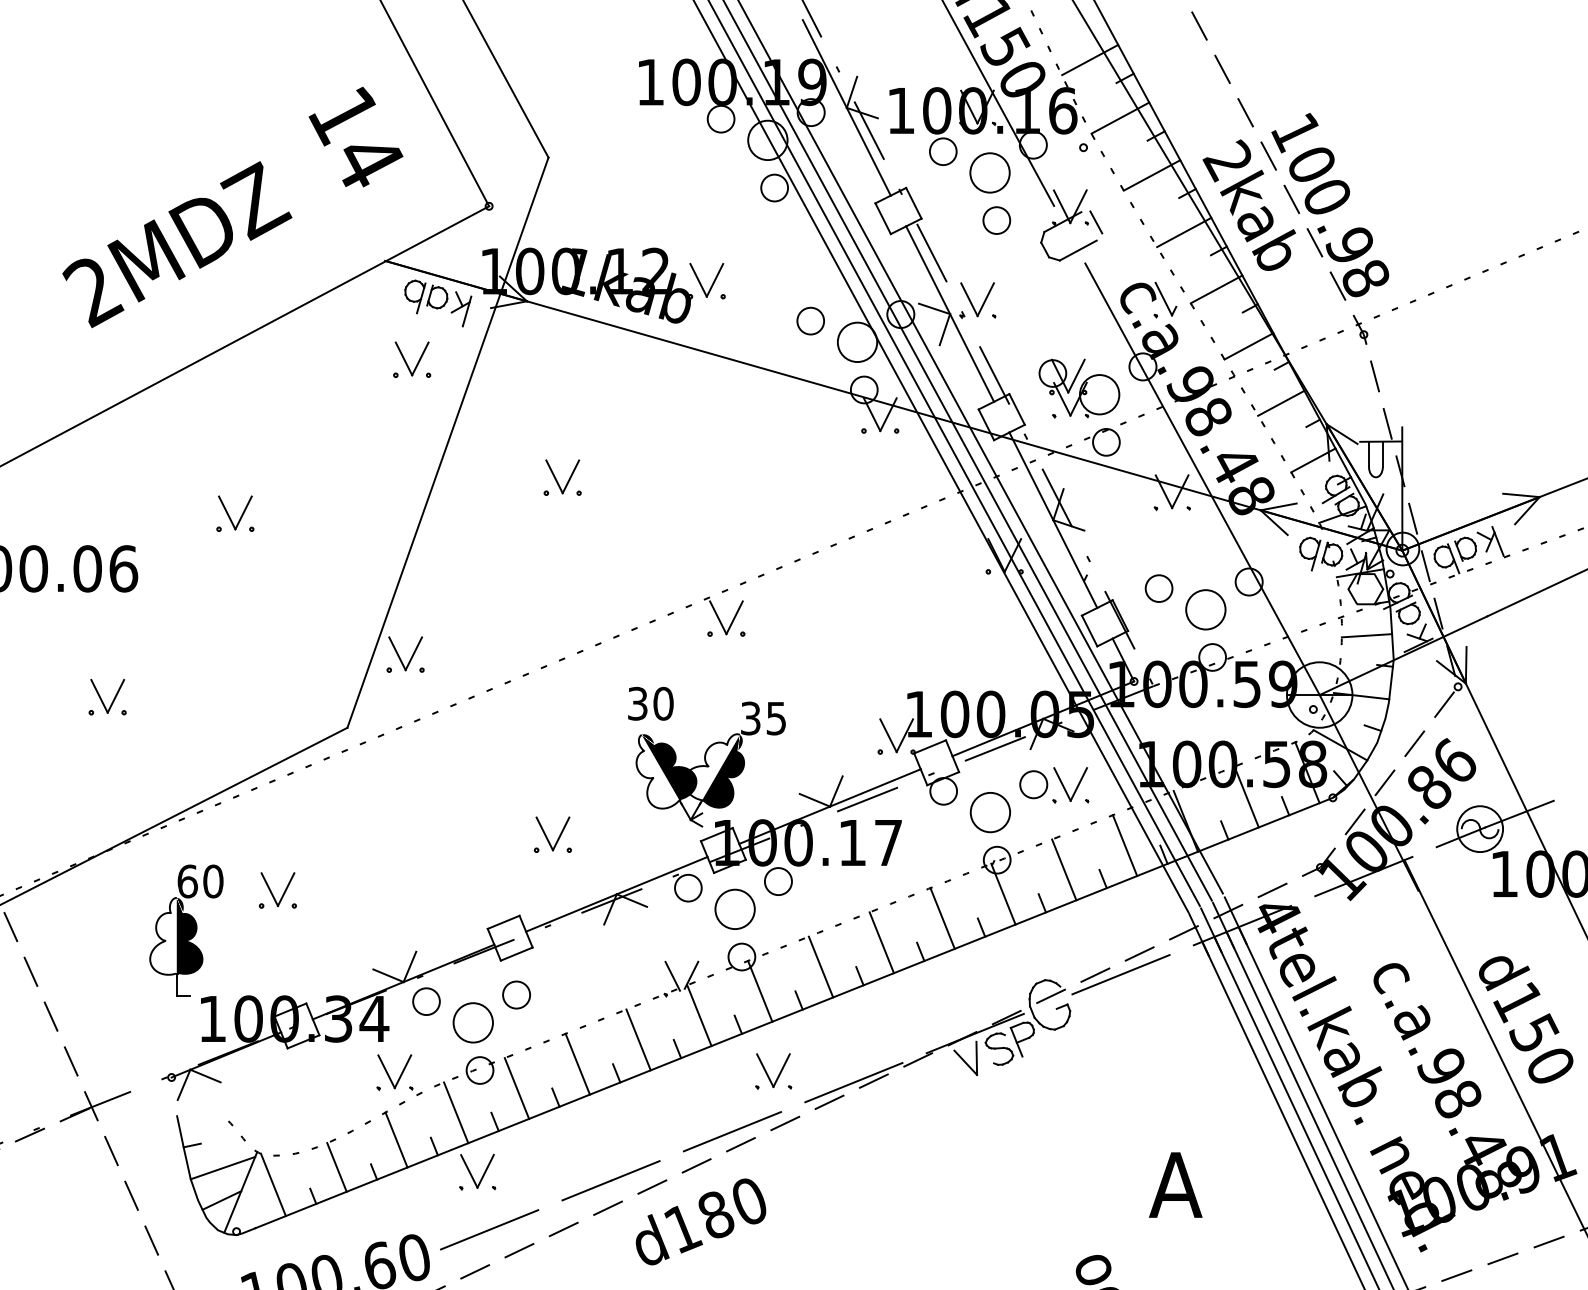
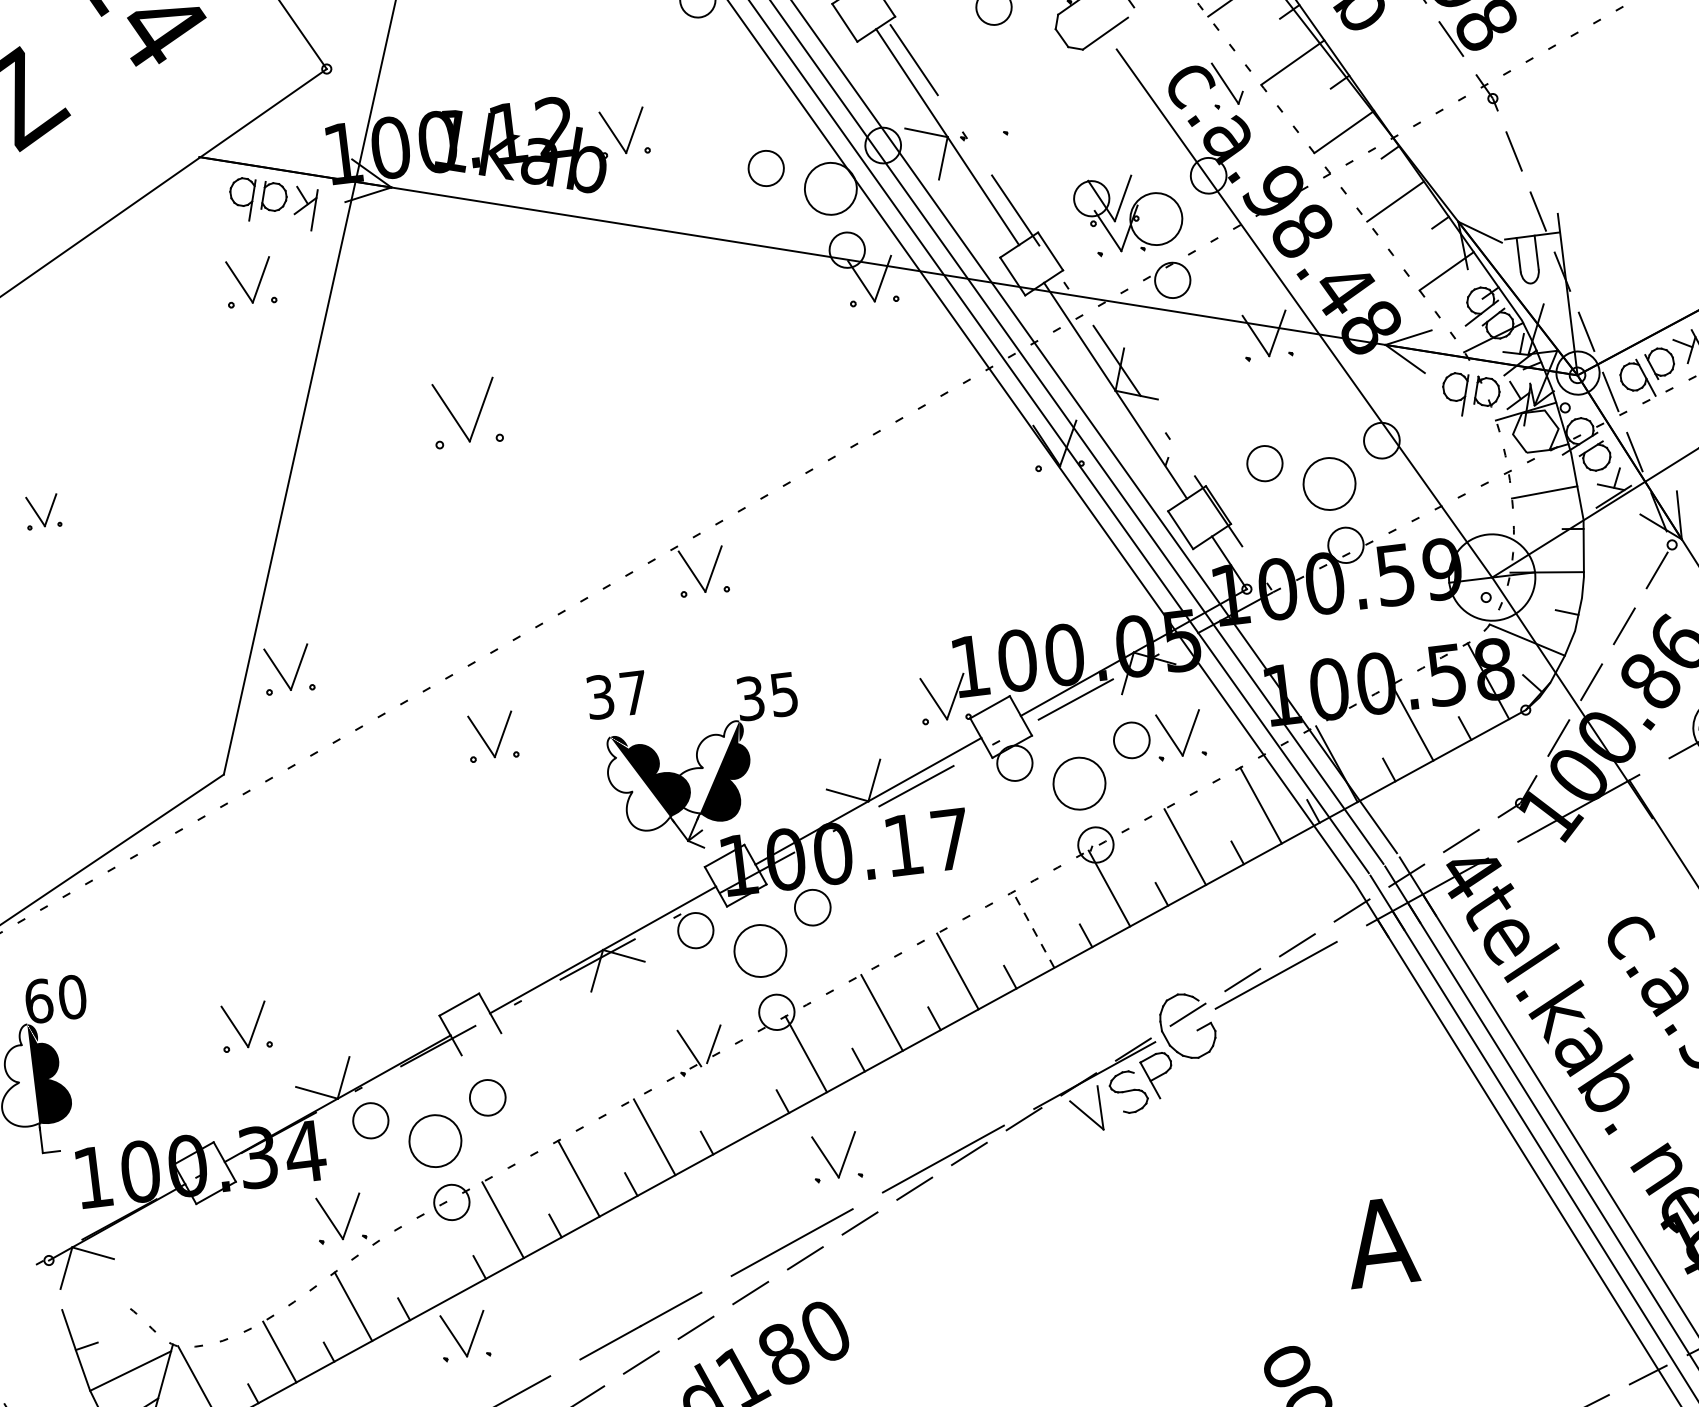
part: (971, 301) -> (973, 117), removed
part: (562, 477) -> (465, 412), size x1.4
part: (235, 513) -> (43, 511), size x0.7
text: (663, 703) -> (633, 692), 30 -> 37
part: (552, 834) -> (491, 736), moved
part: (277, 890) -> (245, 1026), moved
line: (942, 918) -> (1033, 930), solid -> dashed
line: (516, 953) -> (481, 1043), removed
line: (699, 1015) -> (730, 1095), removed
line: (456, 1112) -> (427, 1261), removed

